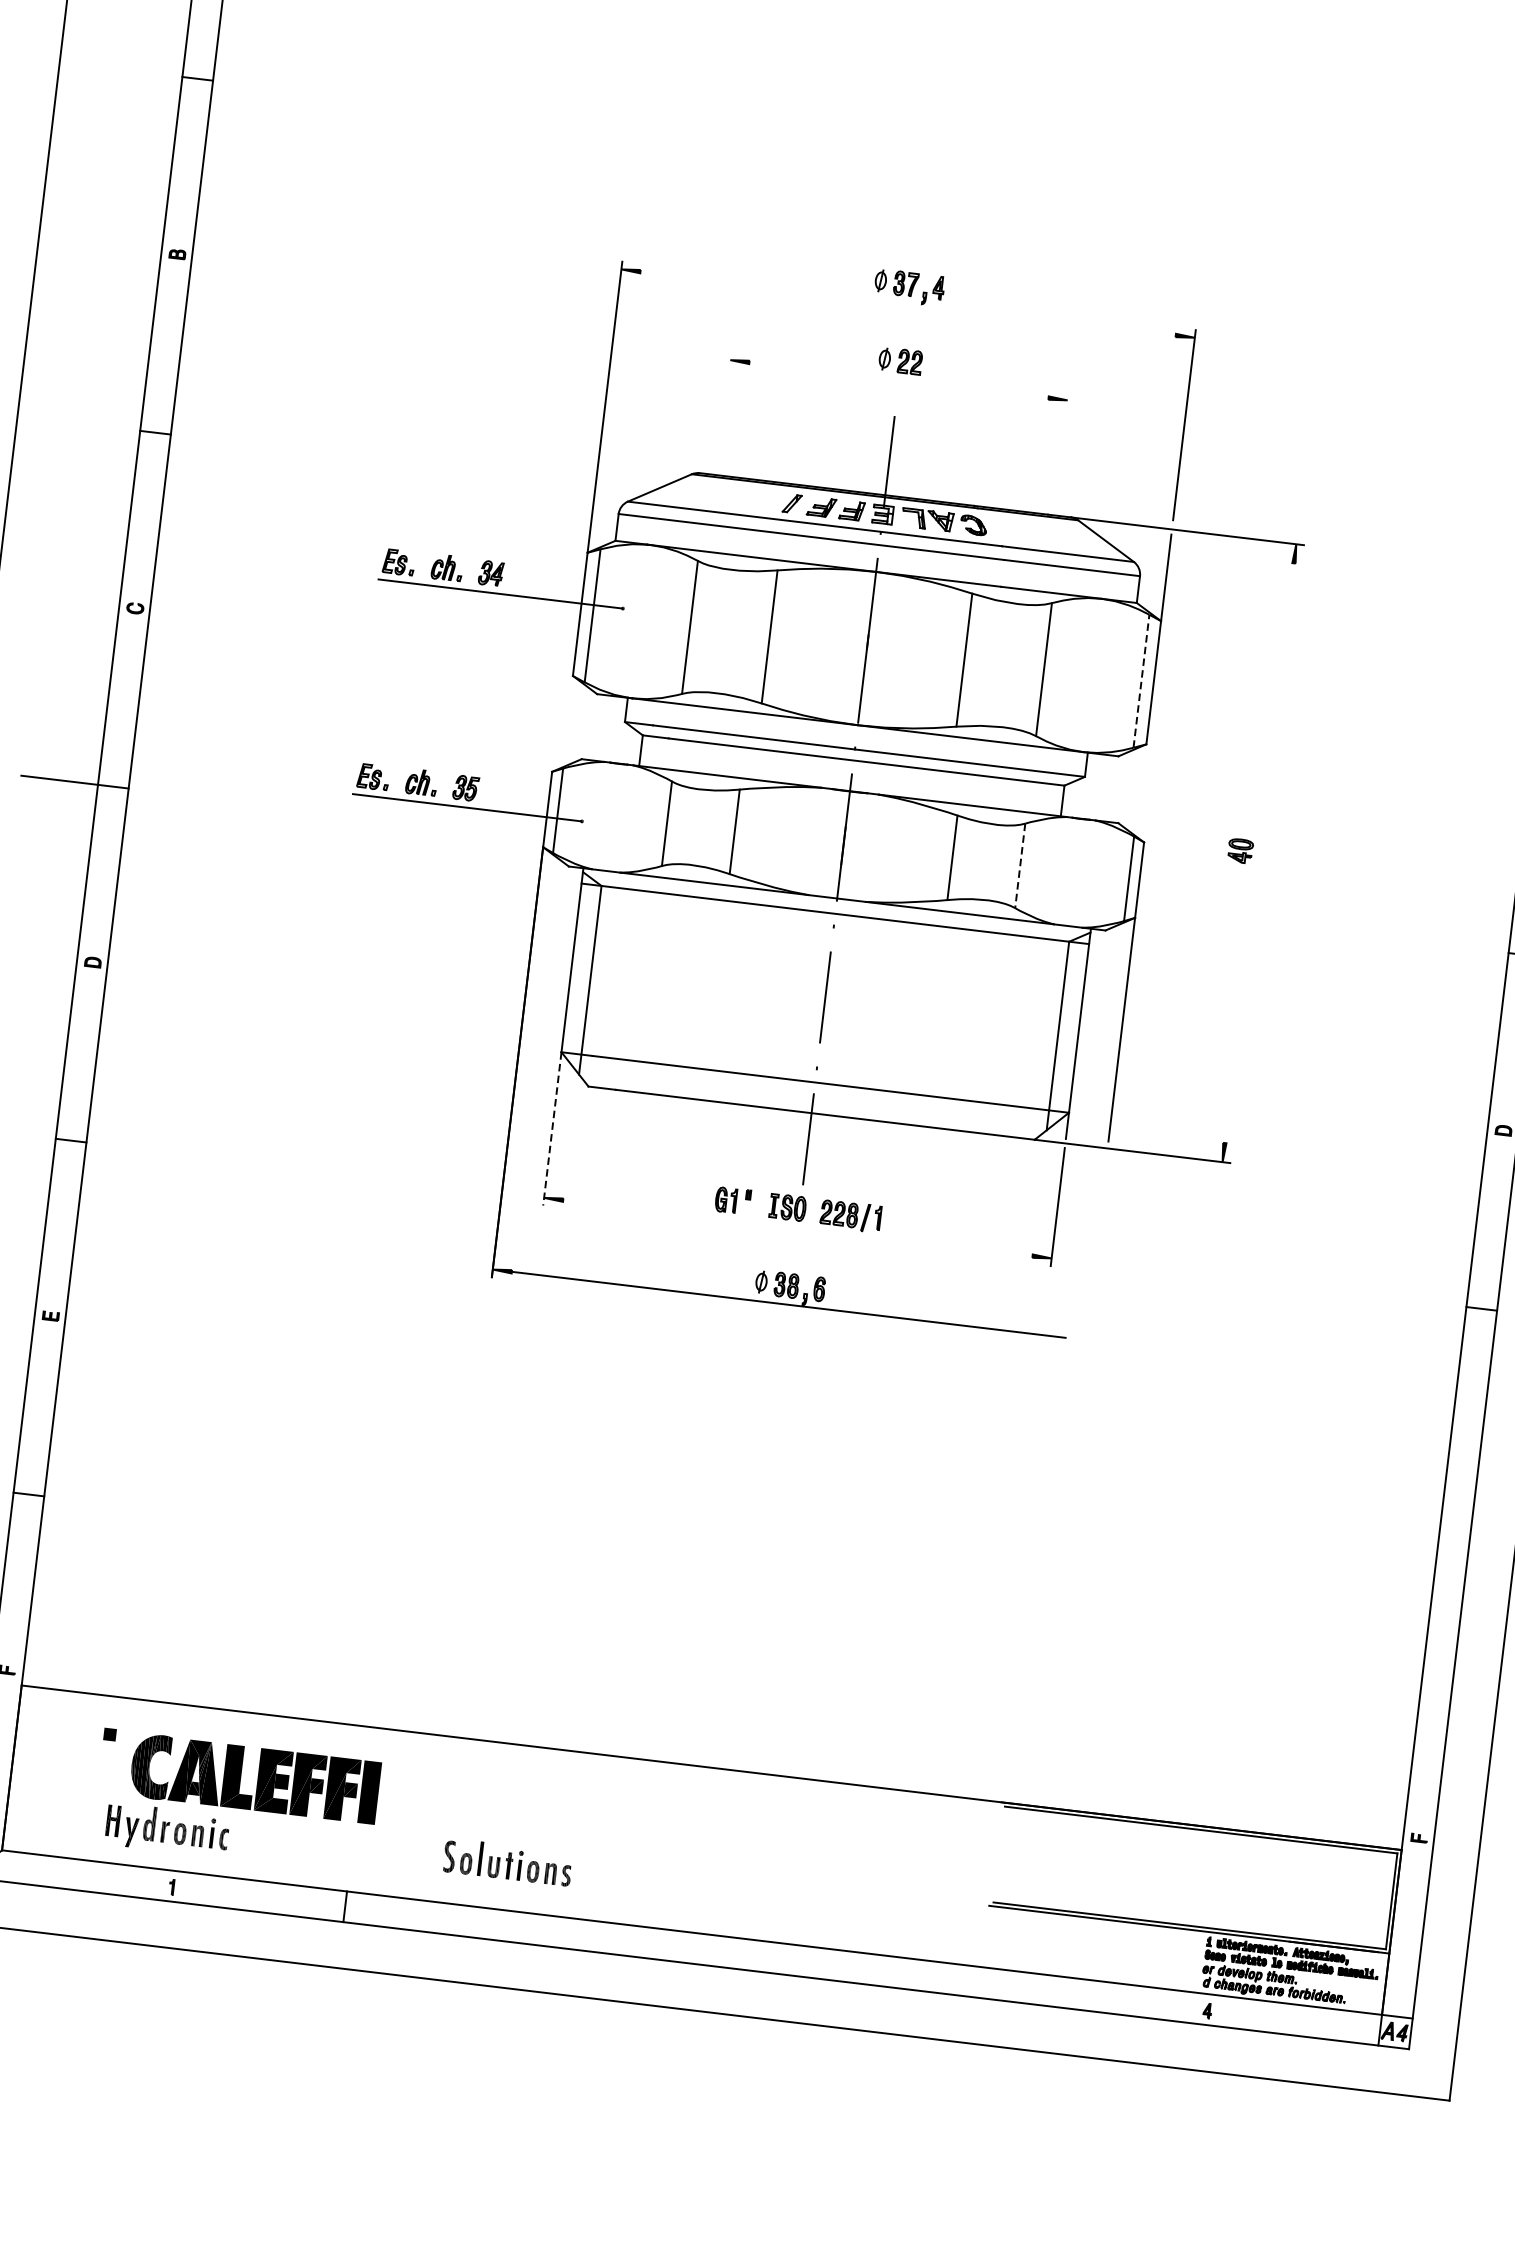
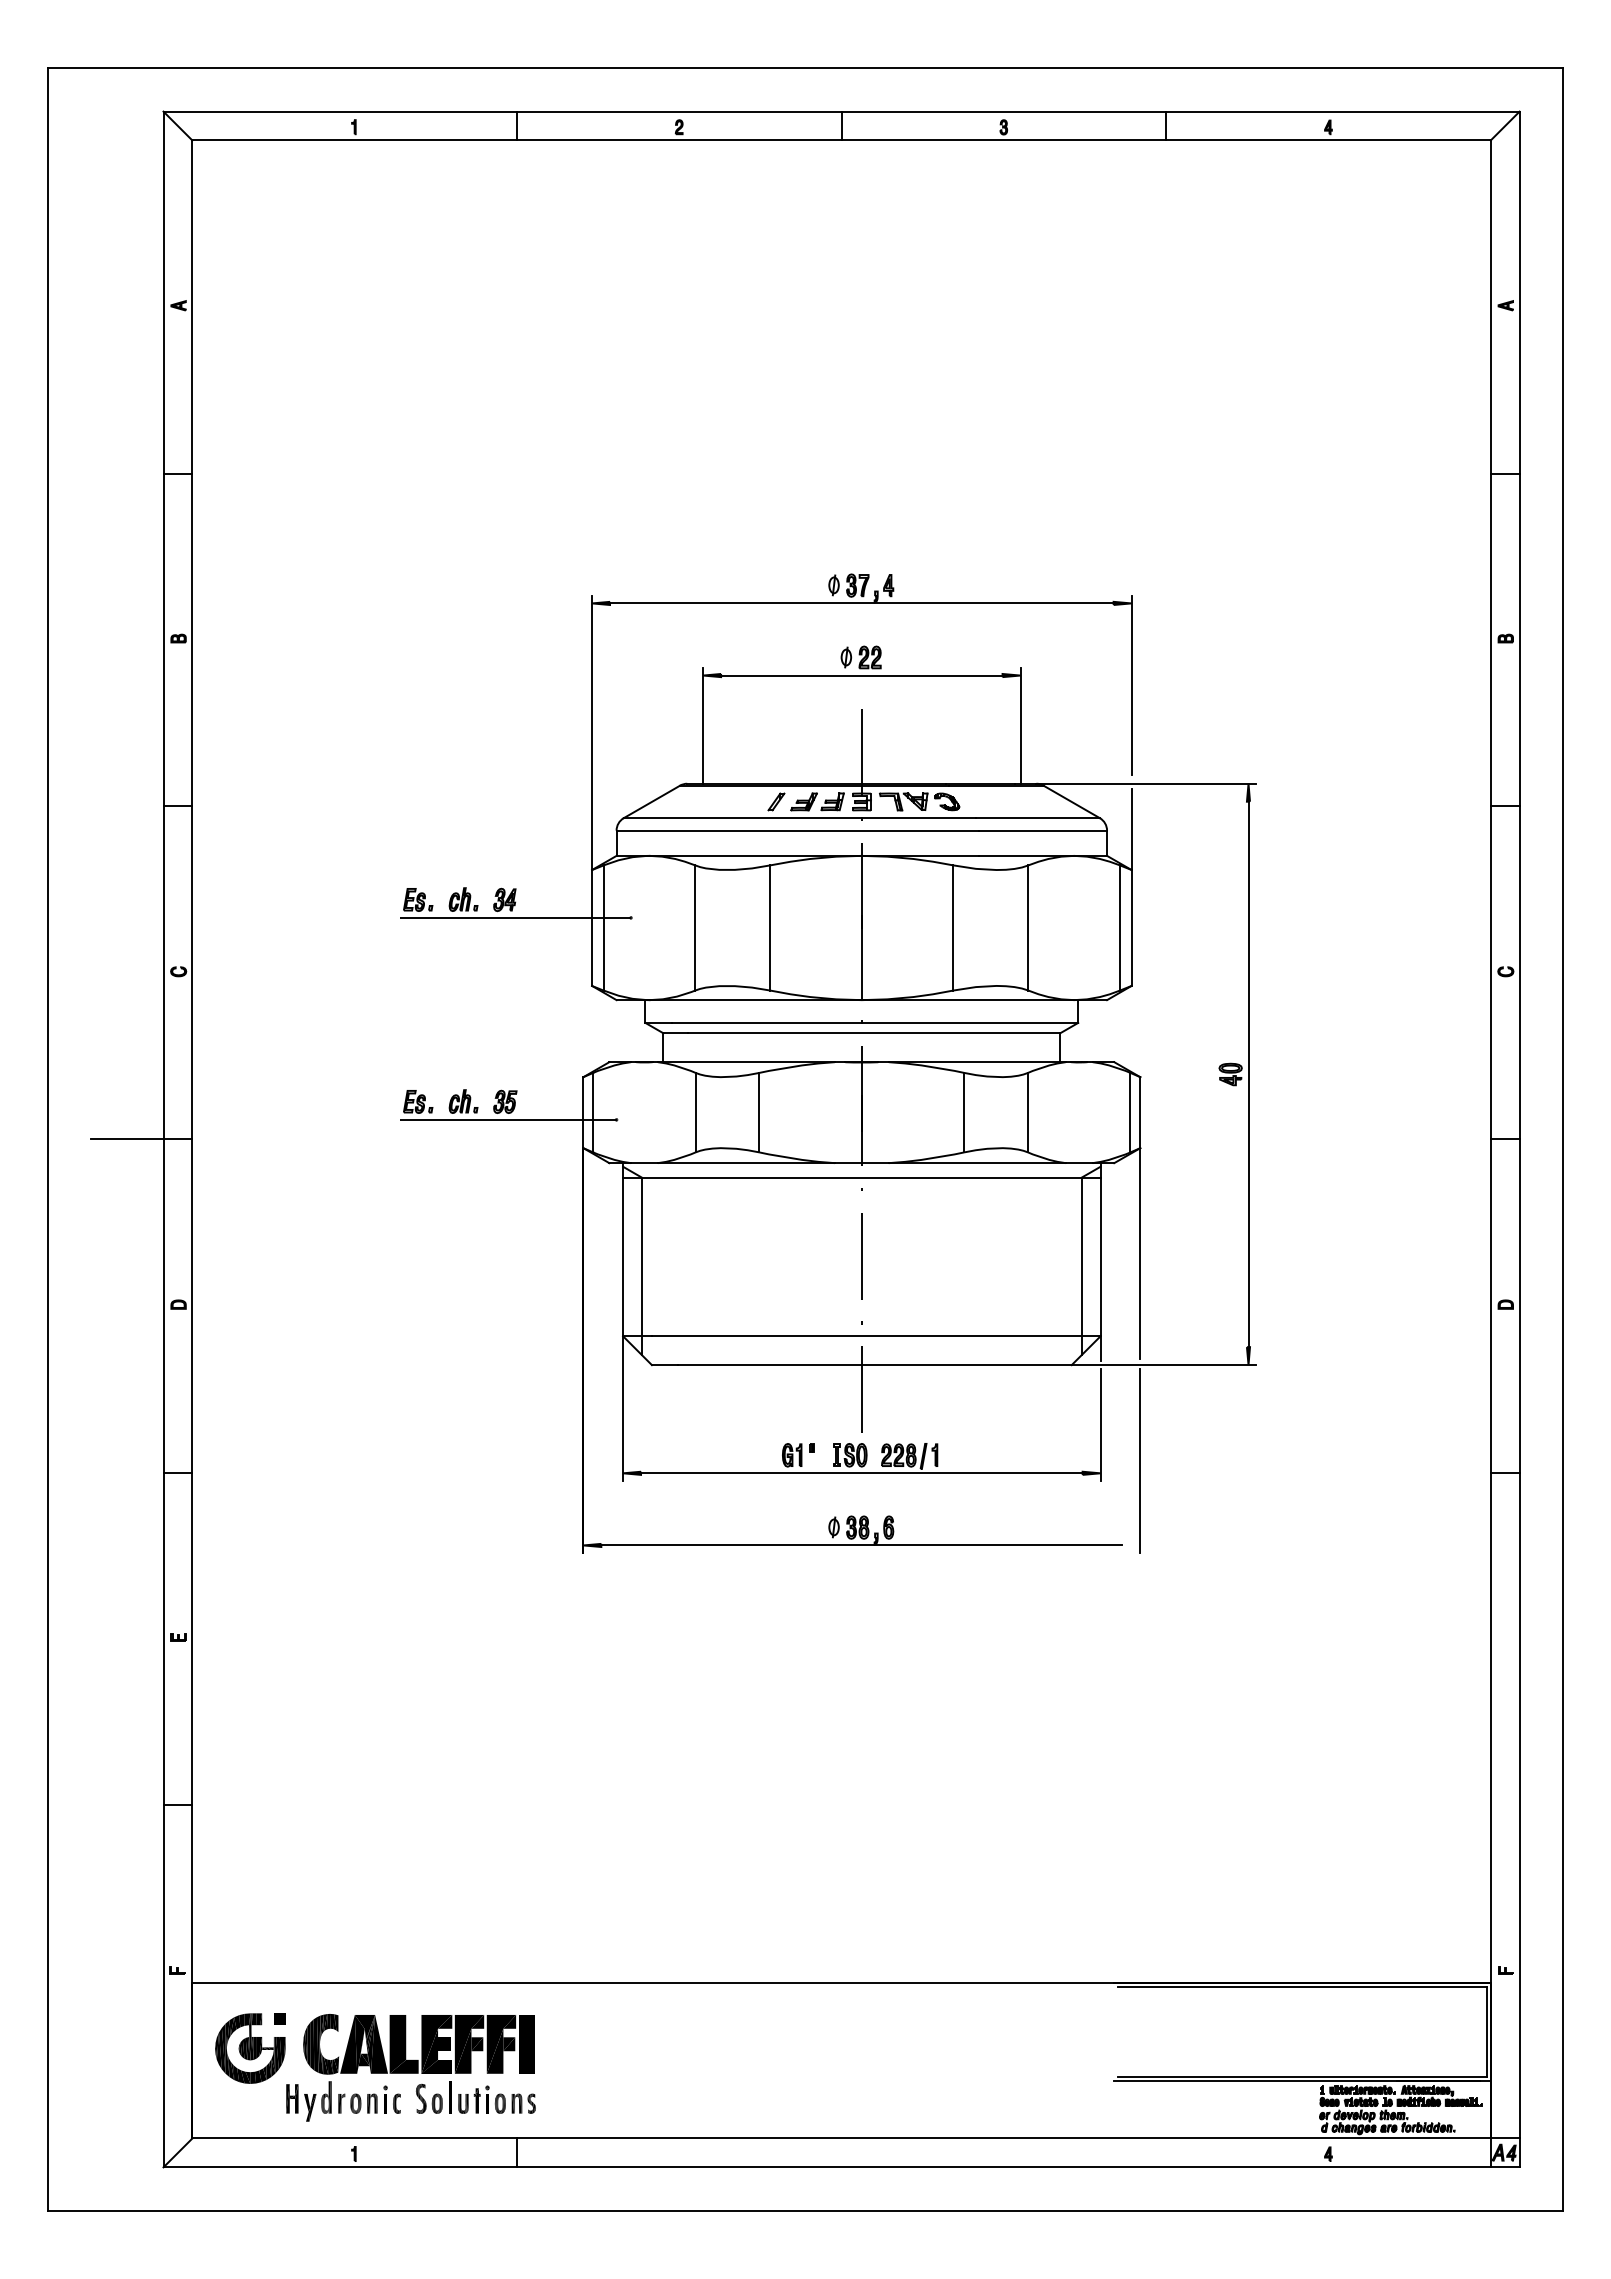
line: (907, 303) -> (861, 603), added
line: (898, 380) -> (861, 675), added
line: (724, 413) -> (703, 725), added
line: (1061, 453) -> (1020, 725), added
line: (1142, 680) -> (1120, 927), dashed -> solid
line: (1259, 853) -> (1248, 1074), added
line: (1020, 865) -> (1028, 1112), dashed -> solid
line: (552, 1129) -> (623, 1408), dashed -> solid
line: (797, 1228) -> (861, 1473), added
line: (1095, 1249) -> (1140, 1460), added
part: (75, 1762) -> (250, 2048), added
part: (507, 1862) -> (475, 2097), moved

